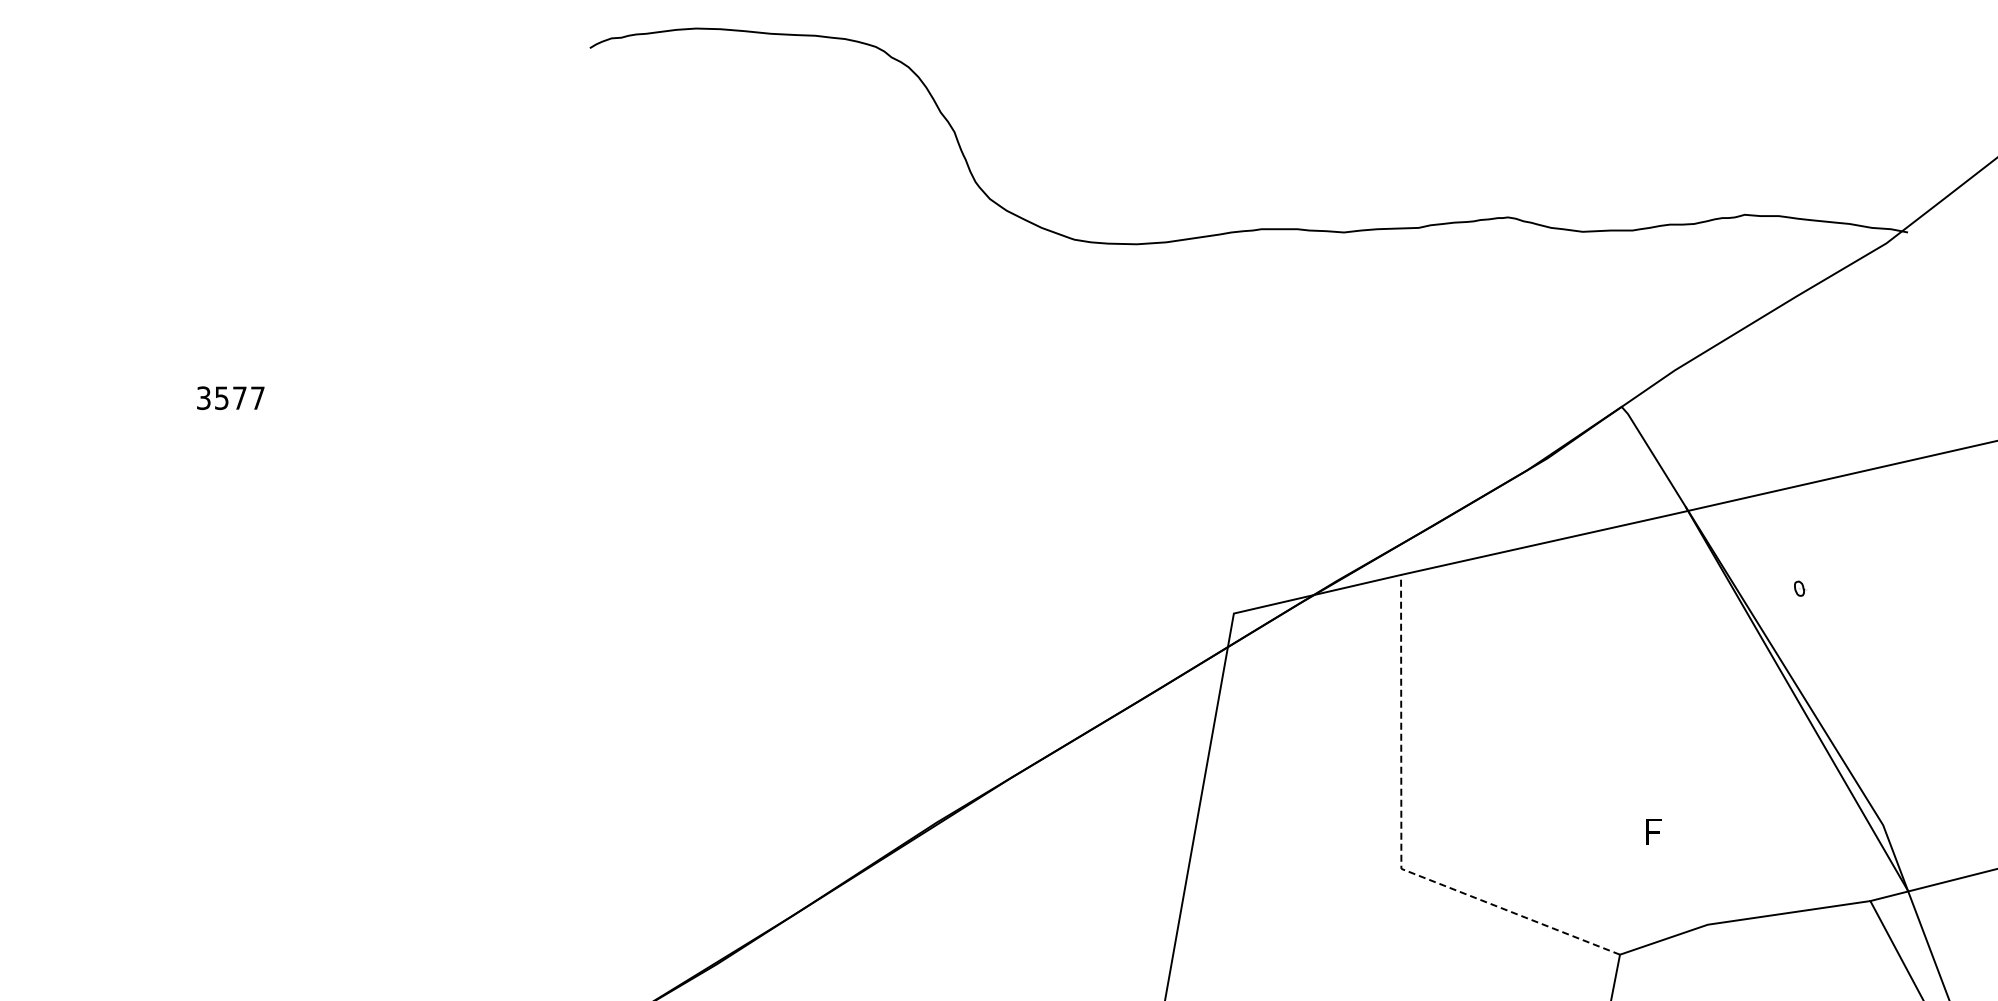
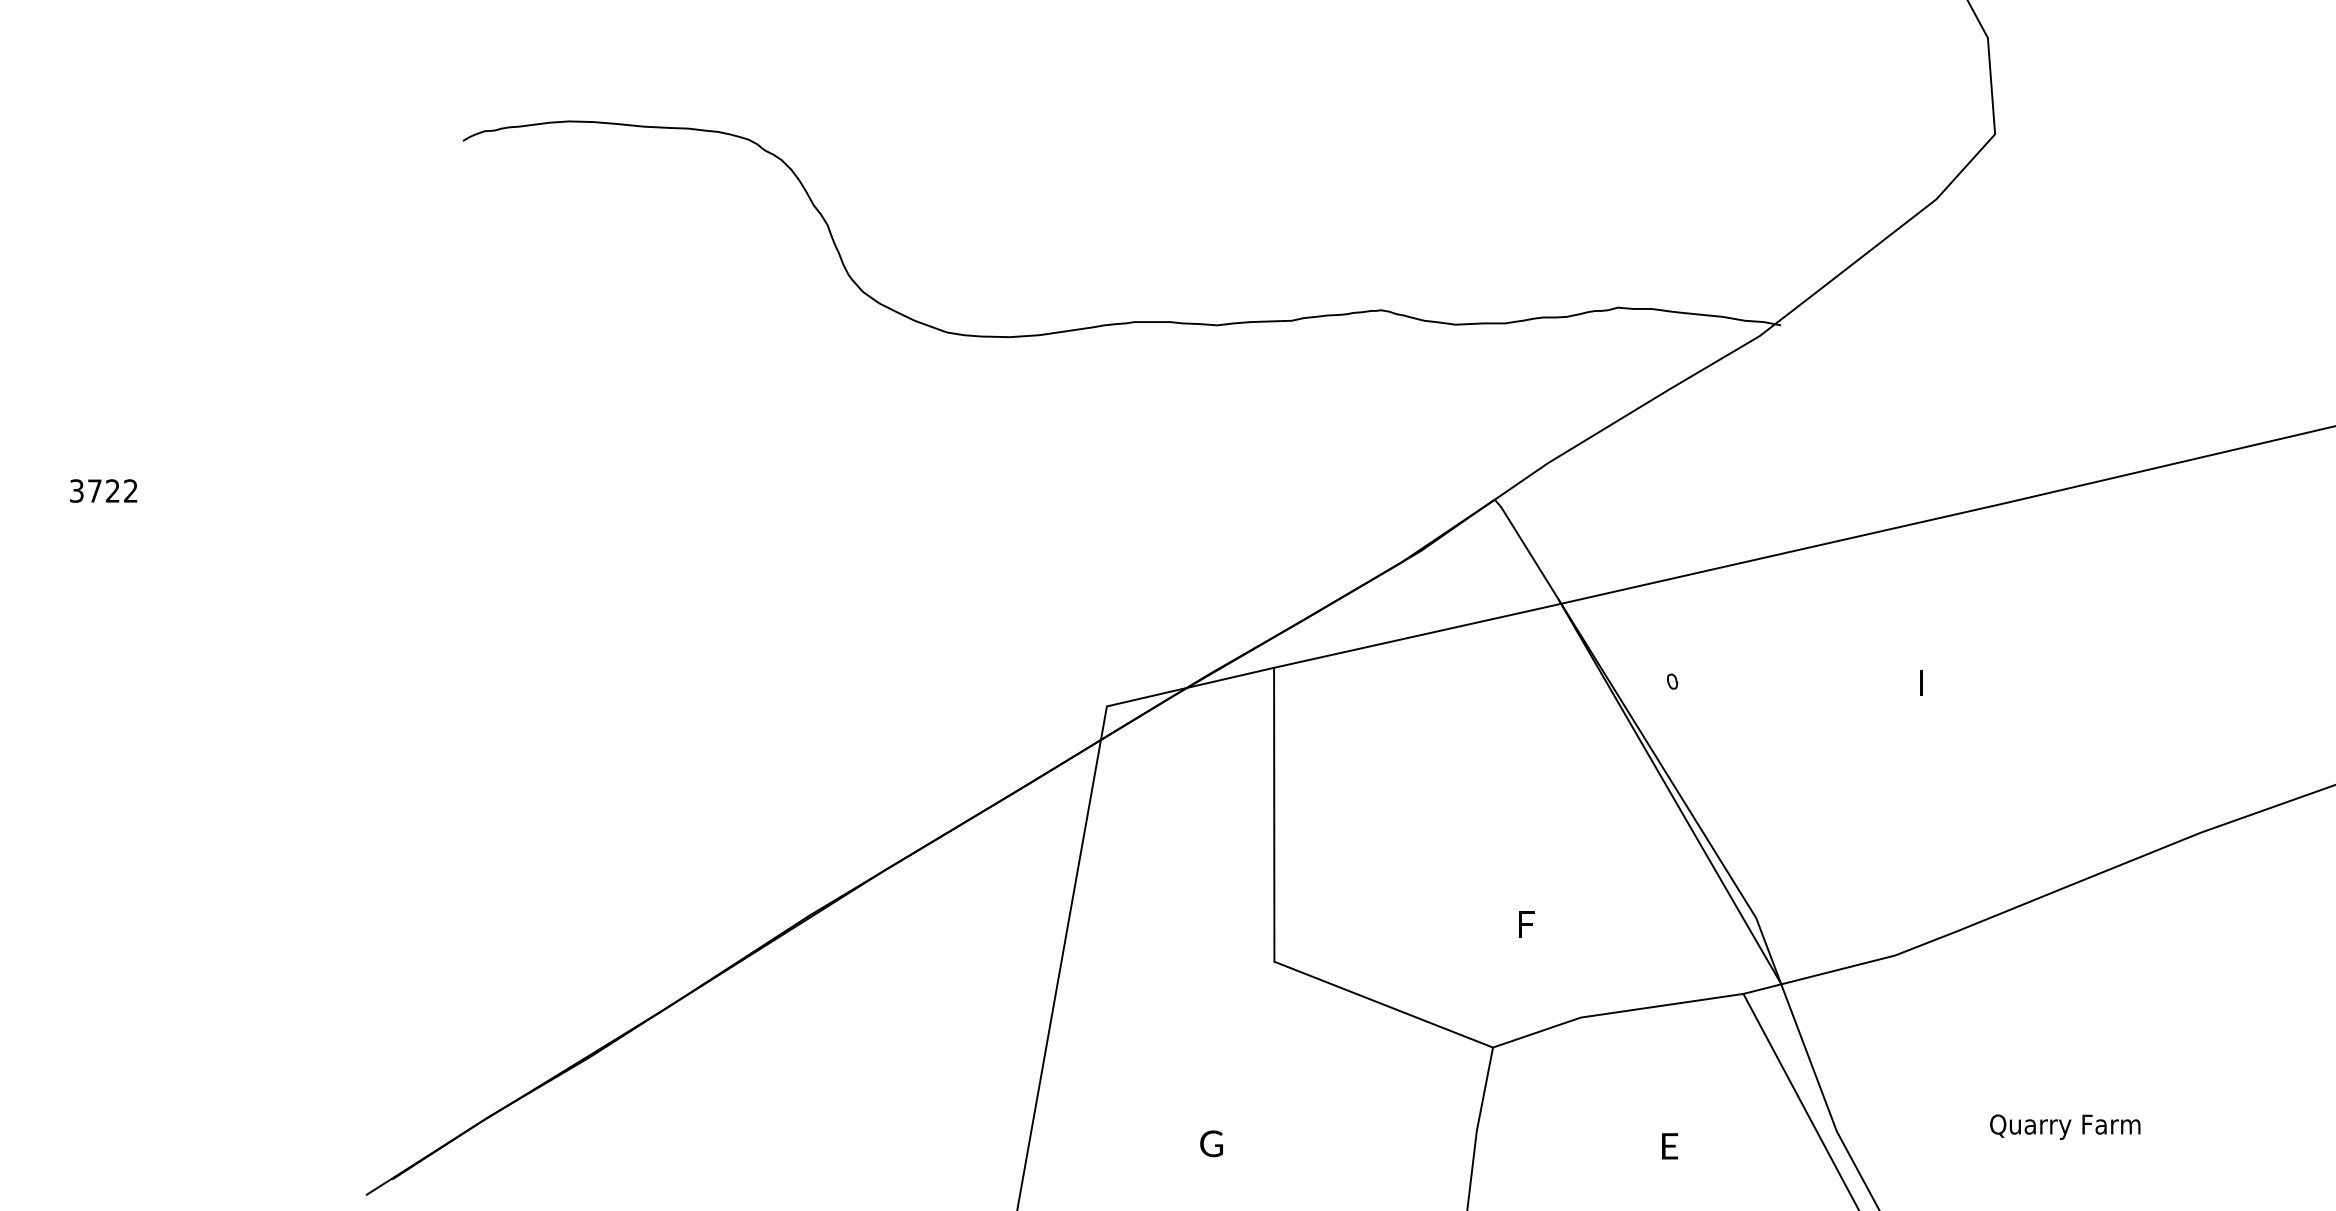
text: (239, 397) -> (112, 490), 3577 -> 3722
line: (1401, 839) -> (1274, 932), dashed -> solid

